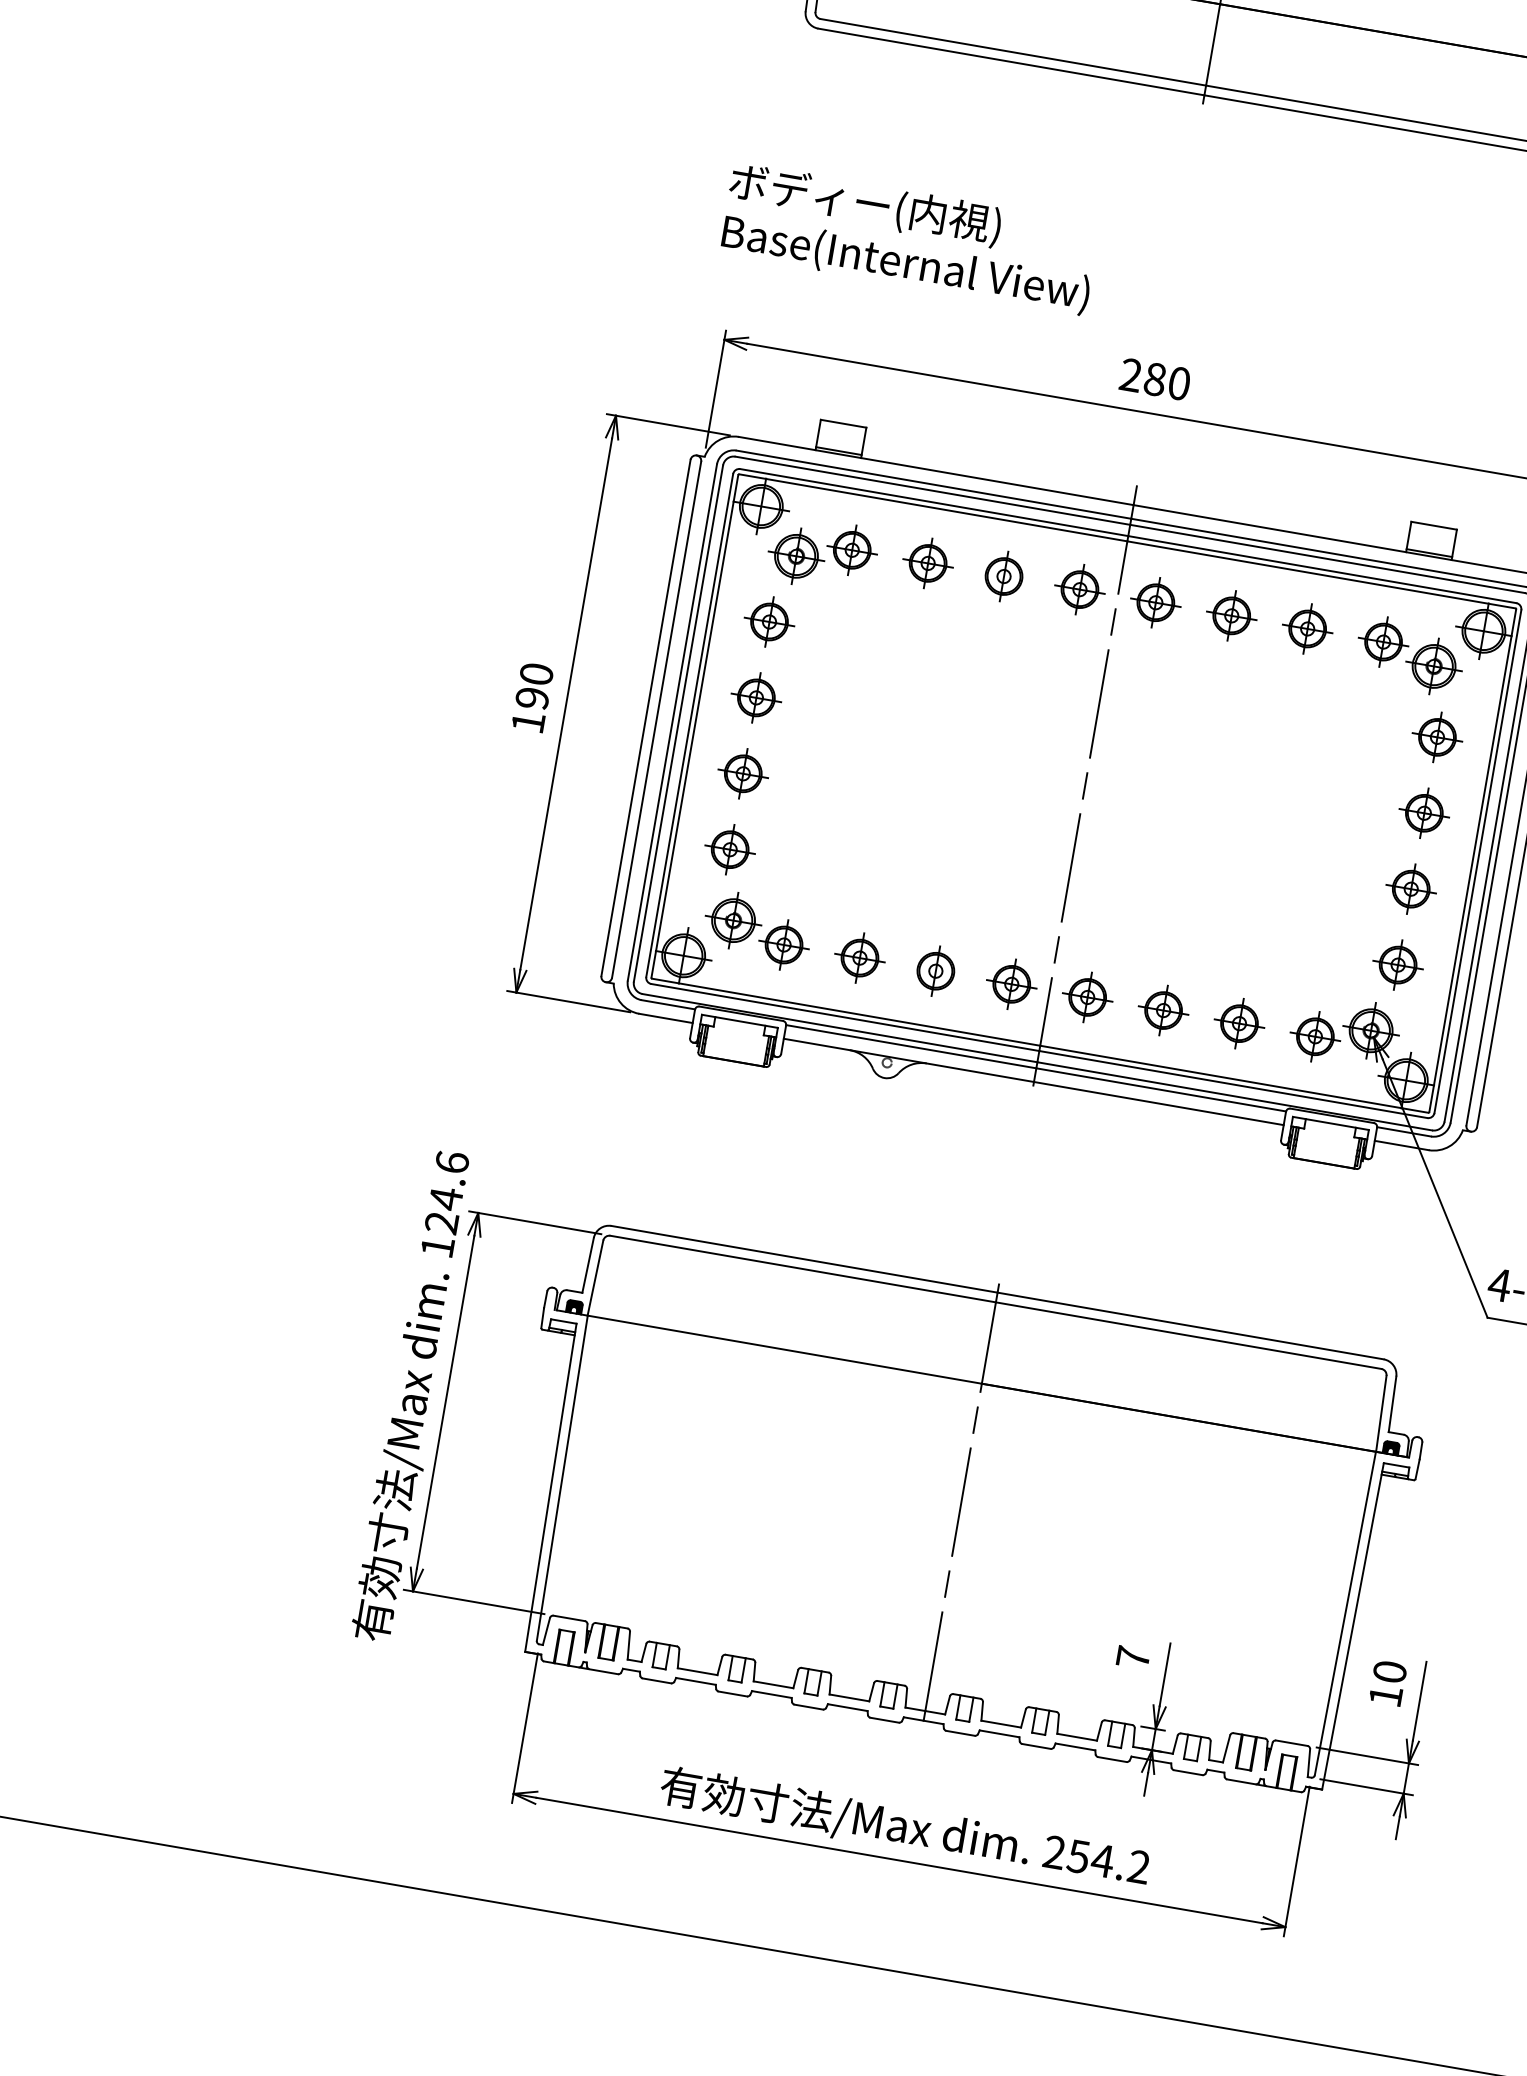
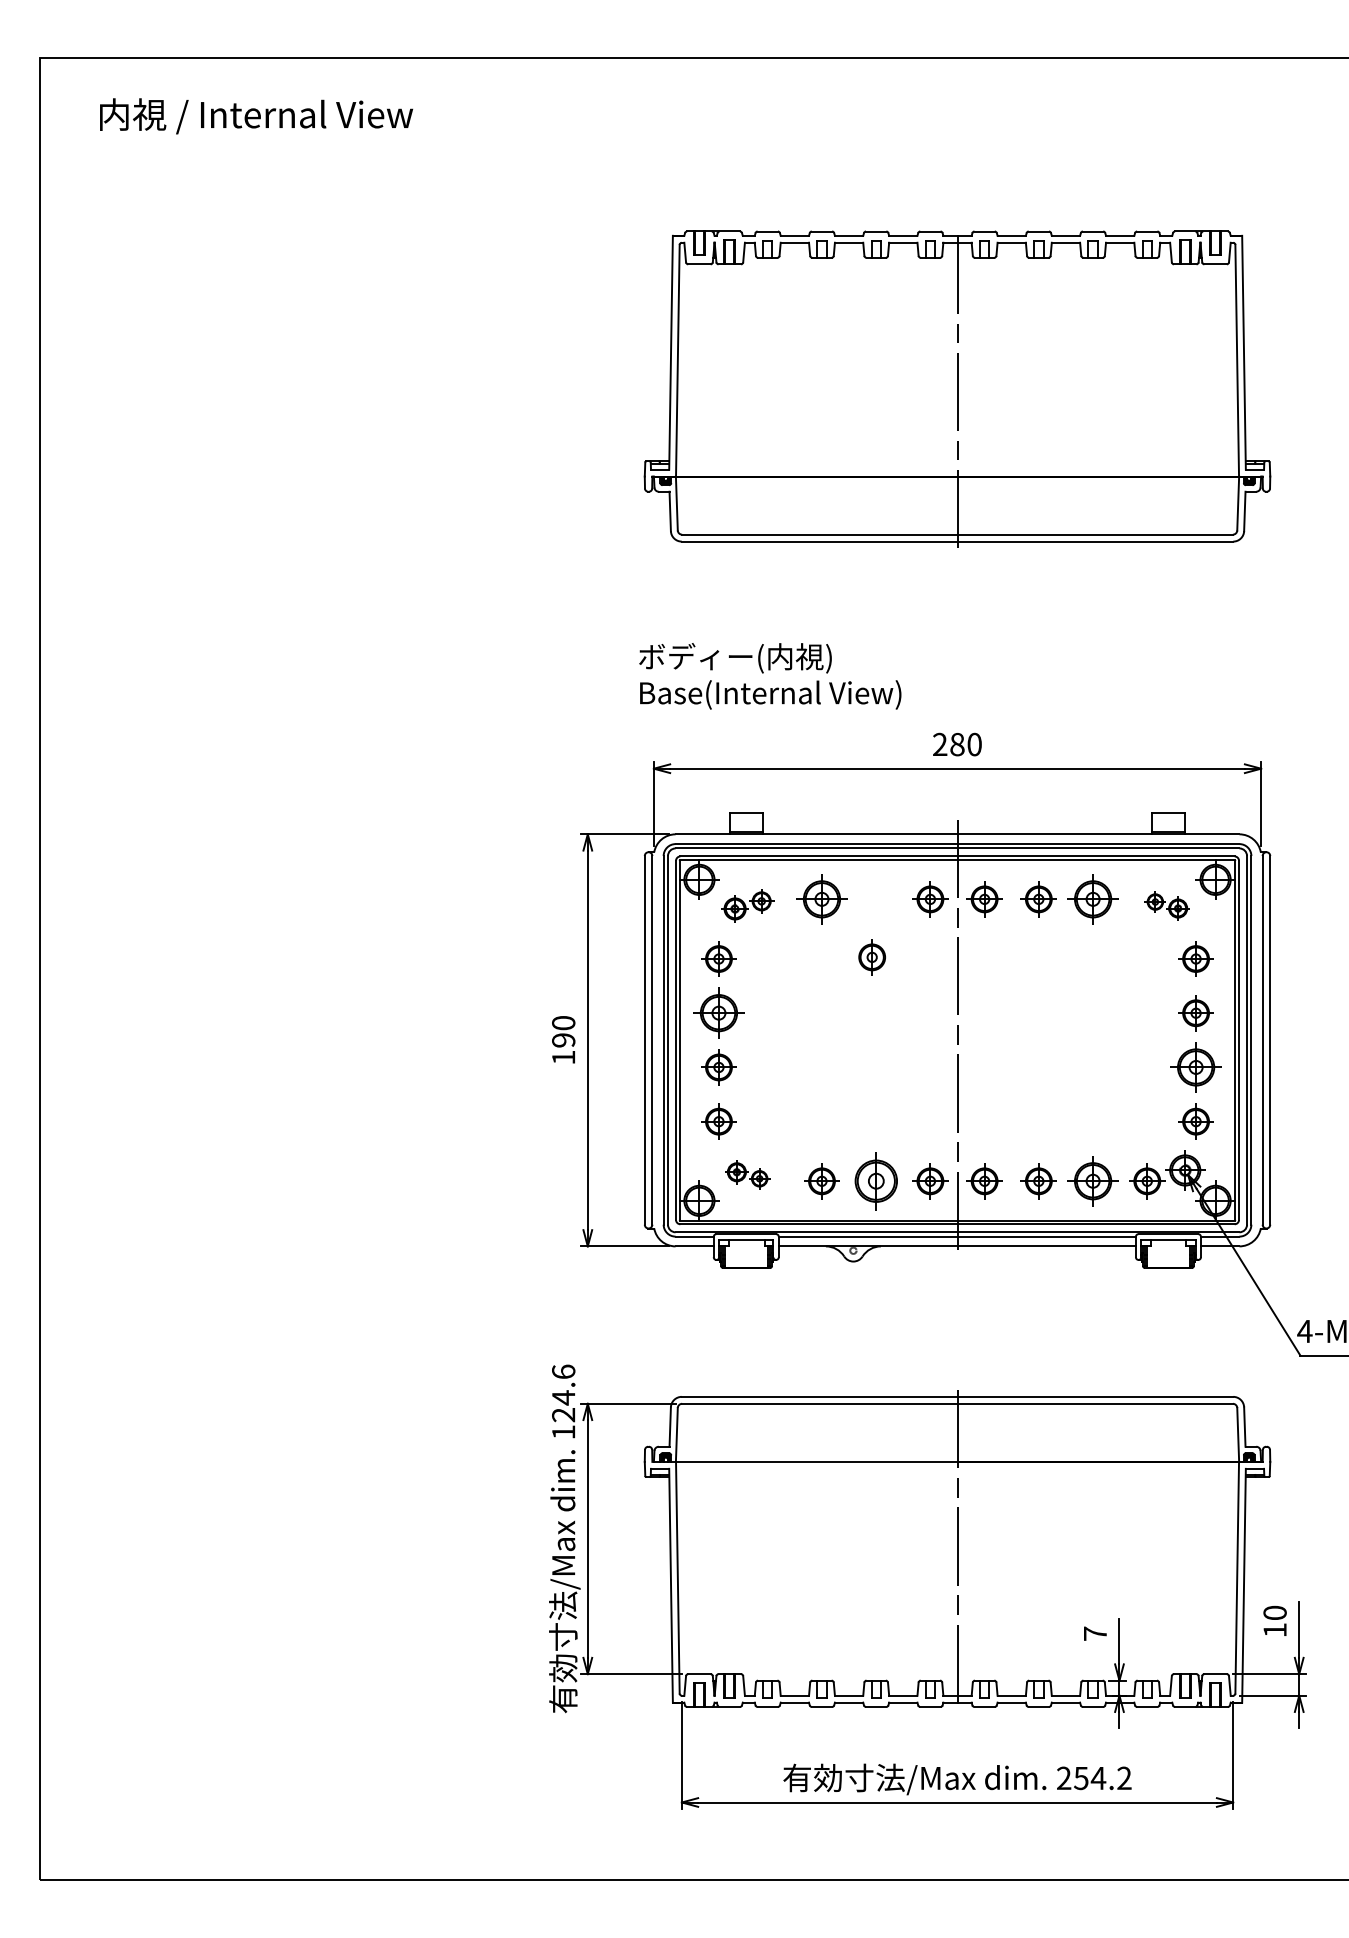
part: (822, 553) -> (747, 905), size x0.7
part: (927, 563) -> (821, 899), size x1.4
part: (1003, 576) -> (871, 957), moved
part: (1306, 628) -> (1092, 899), size x1.4
part: (1410, 655) -> (1167, 905), size x0.6
part: (755, 698) -> (718, 1013), size x1.4
part: (1410, 889) -> (1195, 1067), size x1.4
part: (757, 930) -> (747, 1174), size x0.6
part: (934, 971) -> (875, 1181), size x1.6
part: (1238, 1023) -> (1092, 1181), size x1.4

